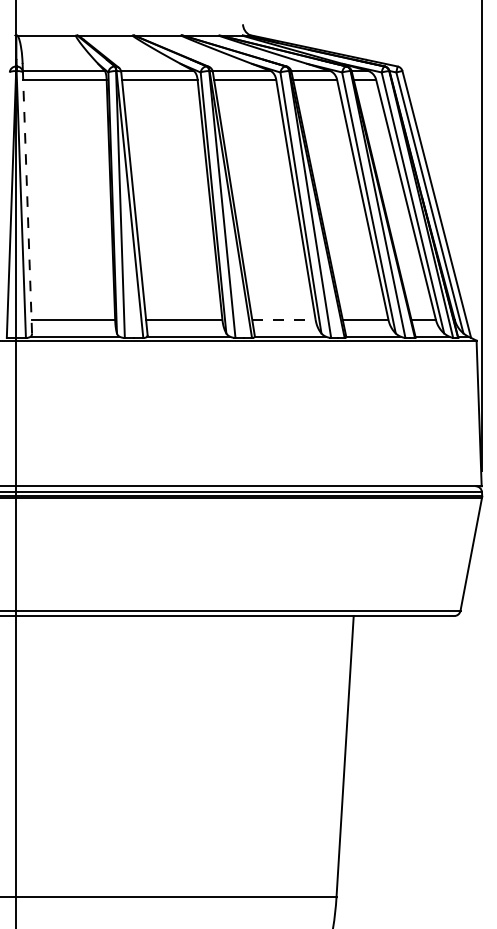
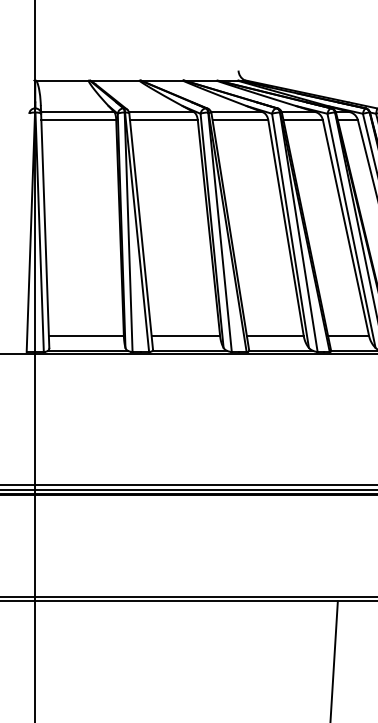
line: (27, 202) -> (45, 230), dashed -> solid
line: (283, 319) -> (274, 335), dashed -> solid

